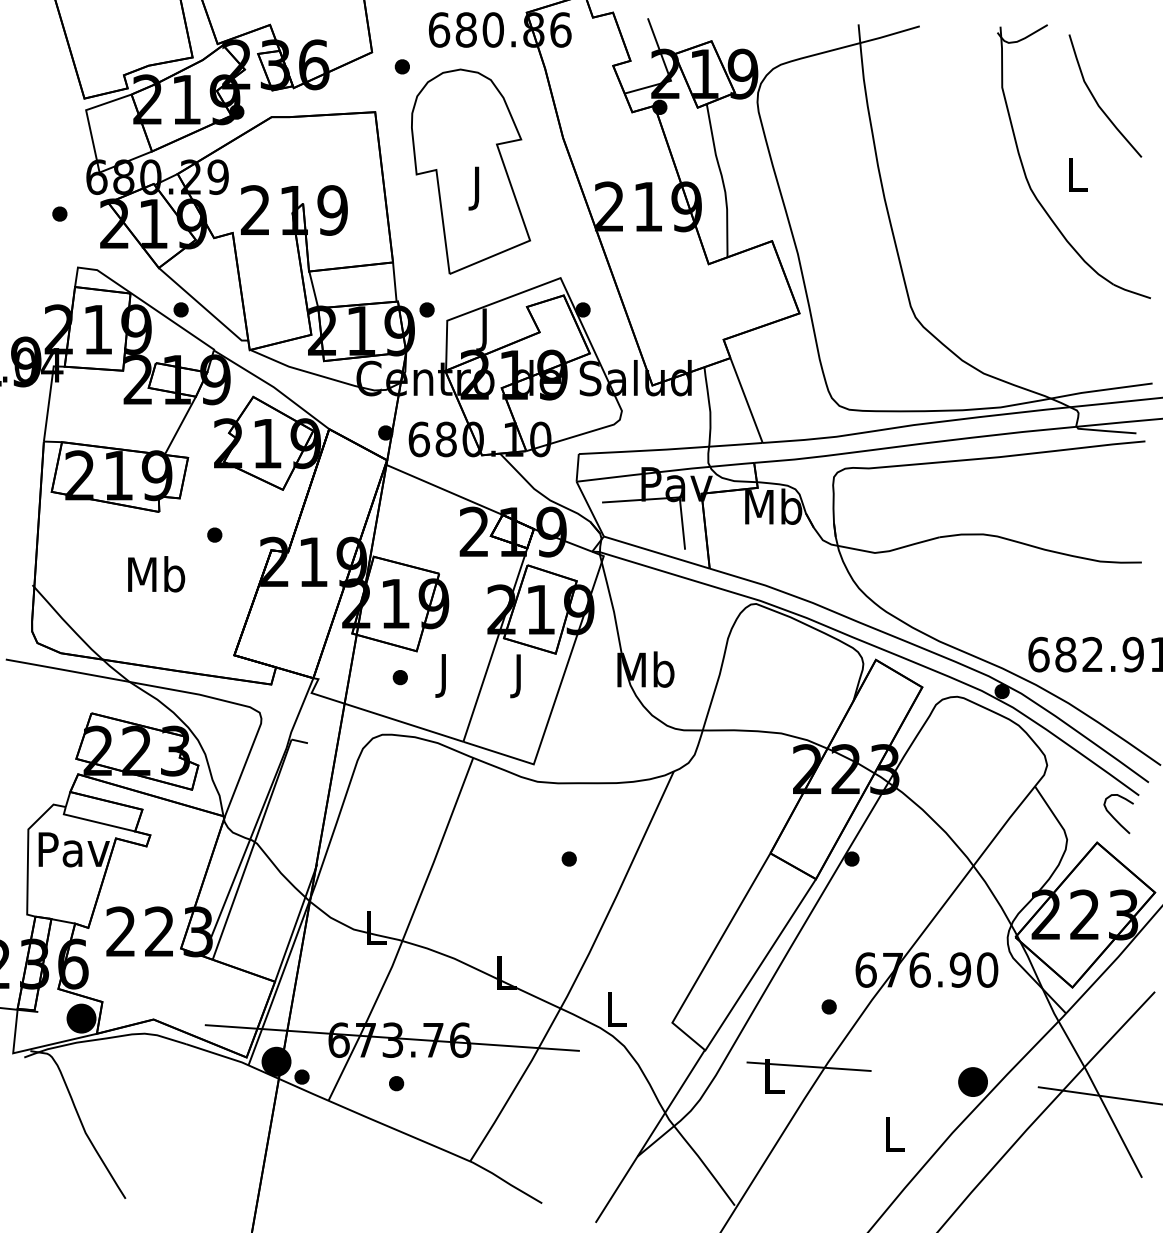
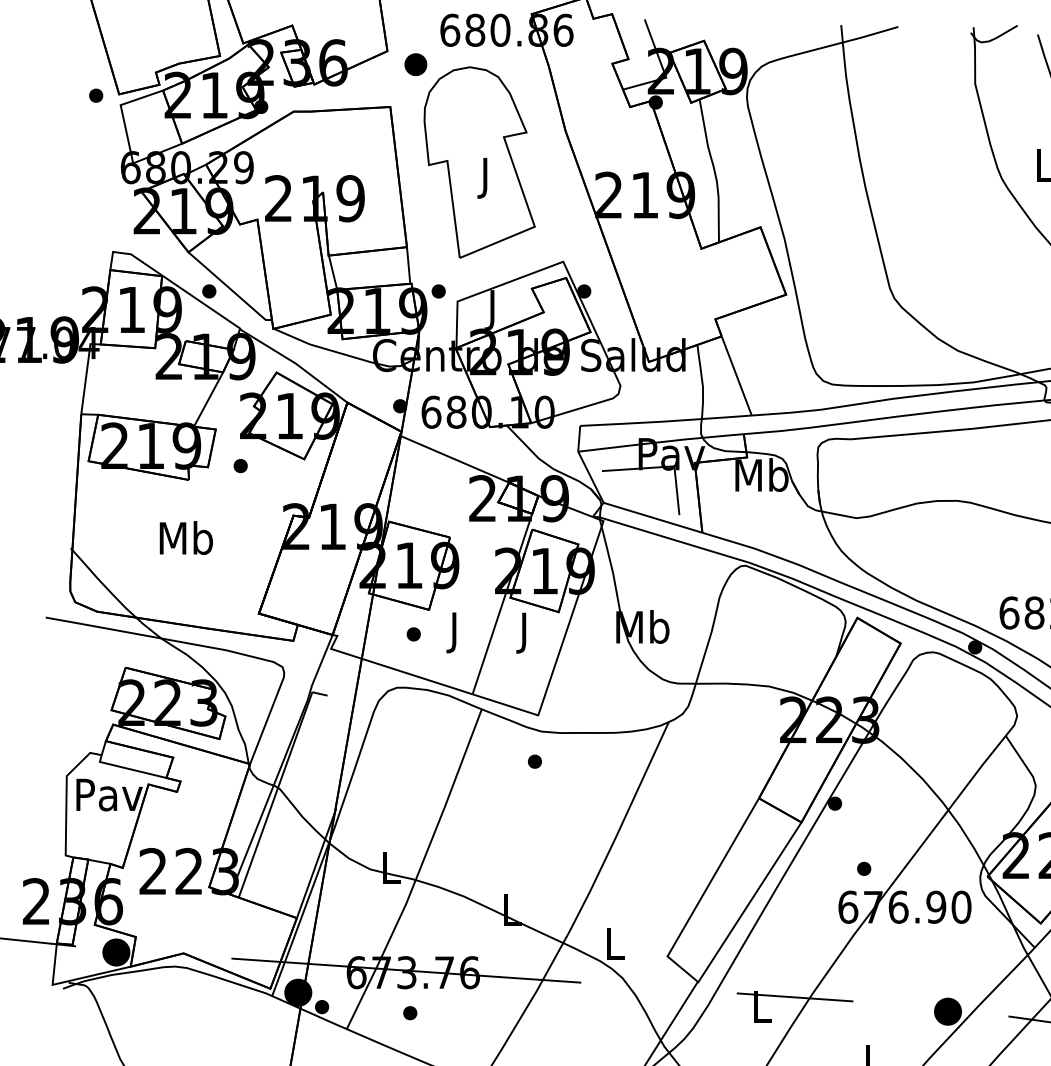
part: (401, 66) -> (414, 64), size x1.6
part: (59, 213) -> (95, 95), moved
part: (214, 534) -> (240, 465), moved
part: (568, 858) -> (534, 761), moved
part: (828, 1006) -> (863, 868), moved

